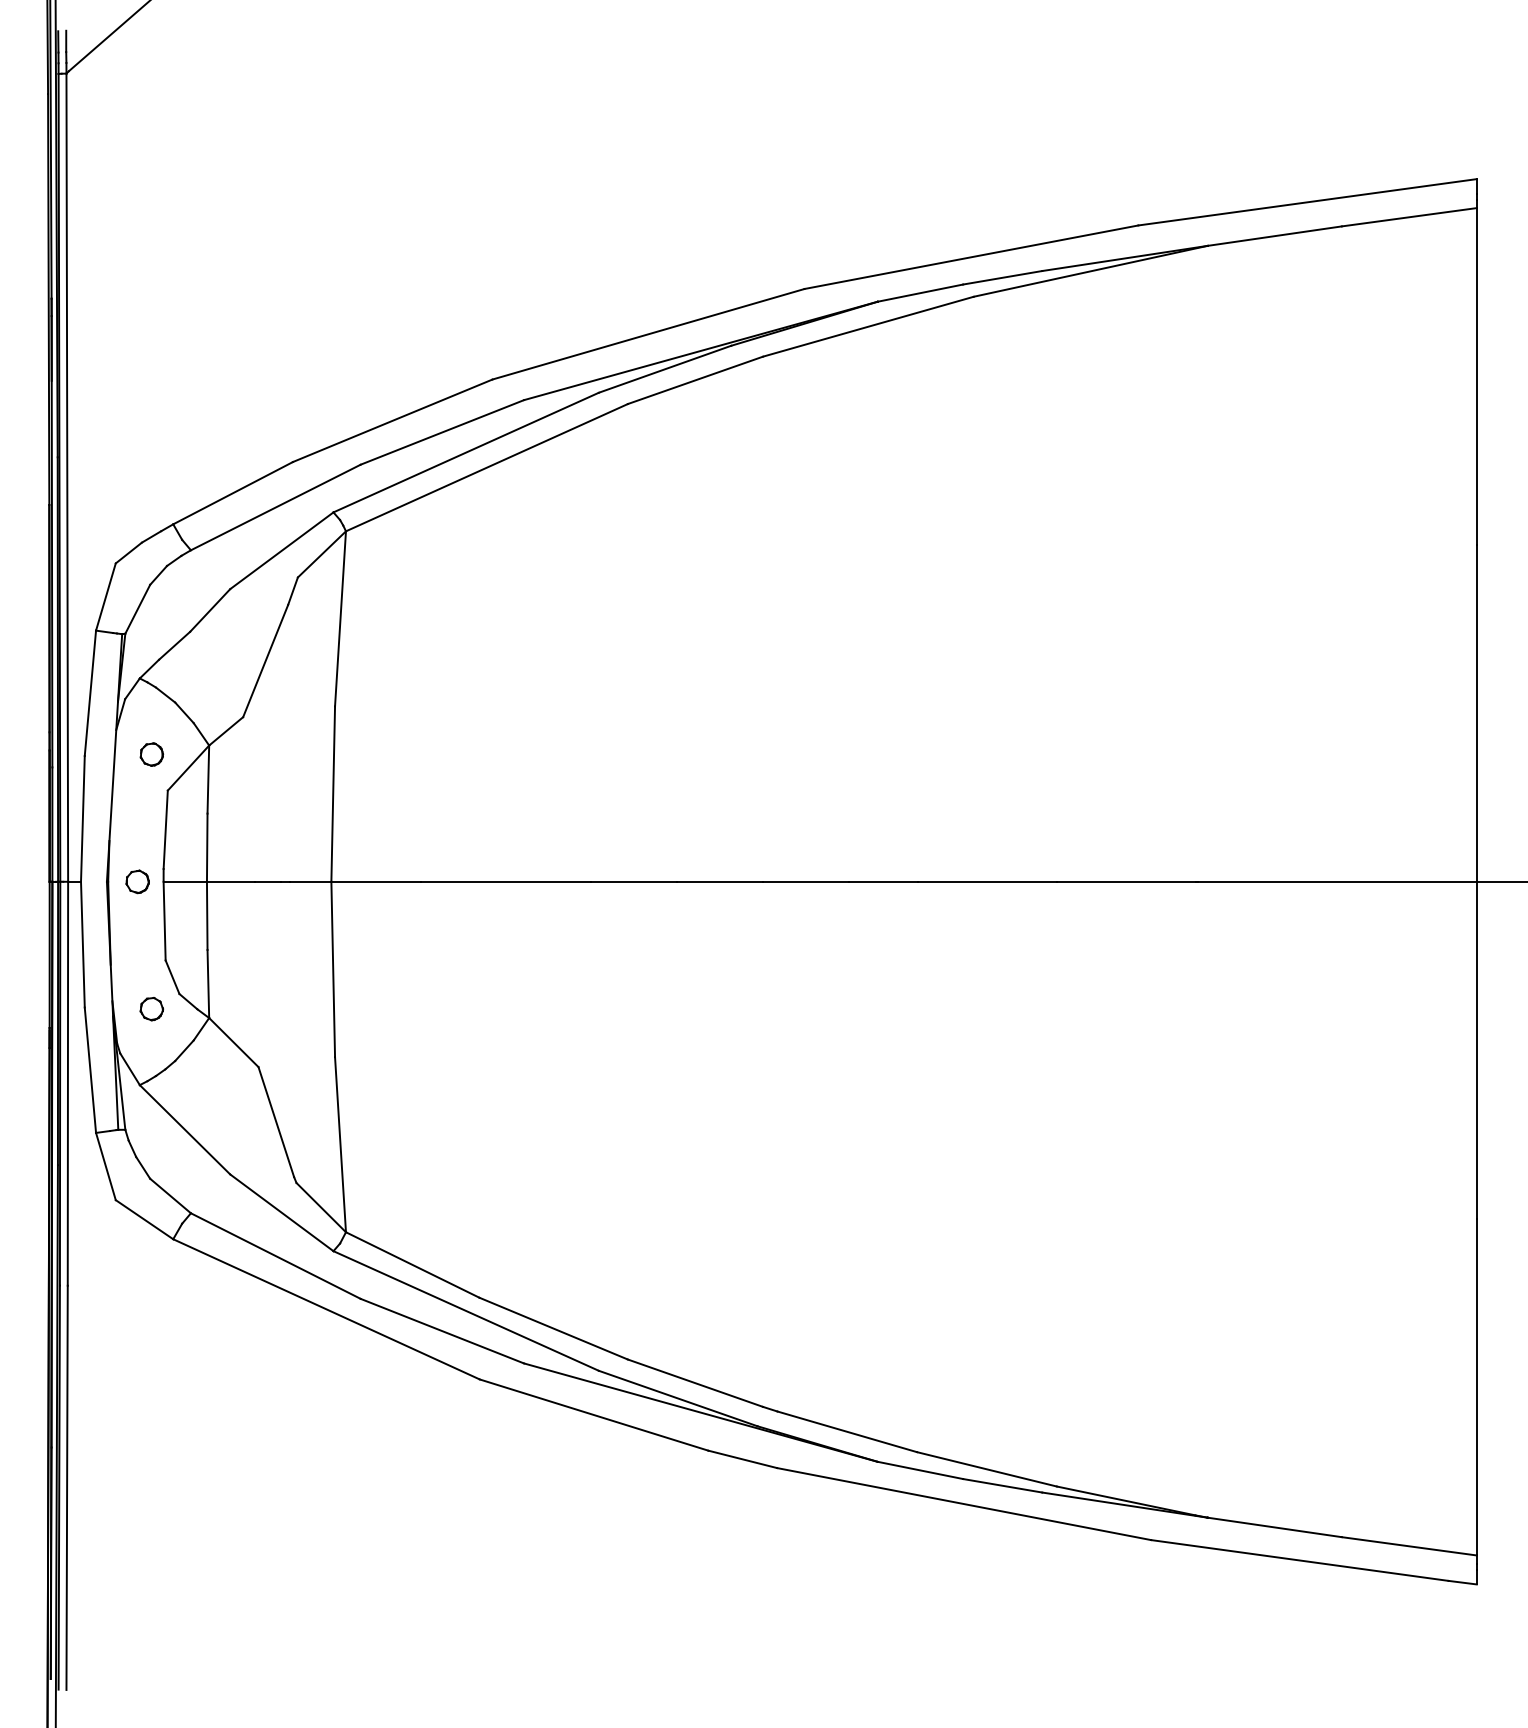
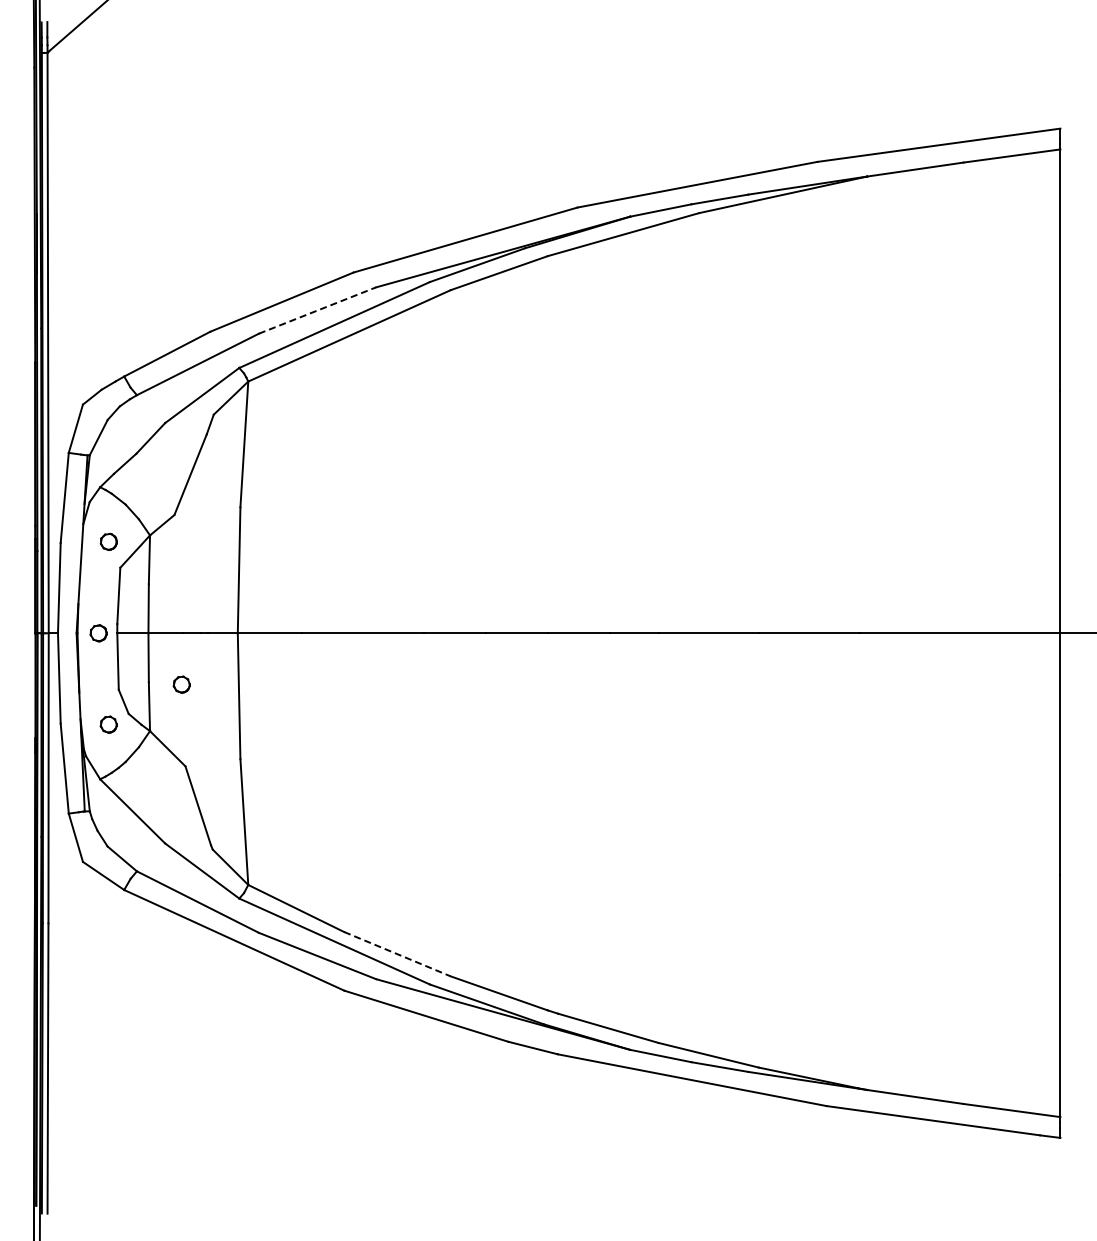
line: (442, 432) -> (317, 310), solid -> dashed
part: (252, 953) -> (181, 684), added
line: (553, 1329) -> (397, 954), solid -> dashed

